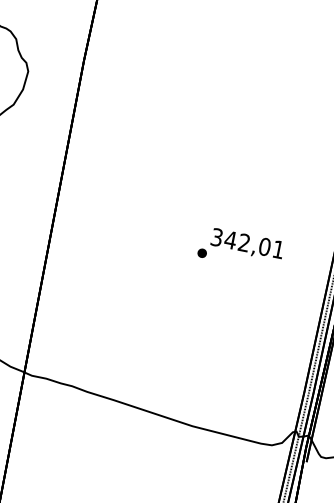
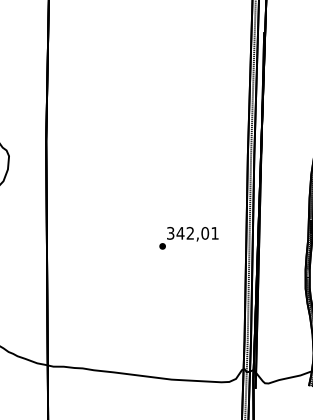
text: (240, 249) -> (188, 238), moved

